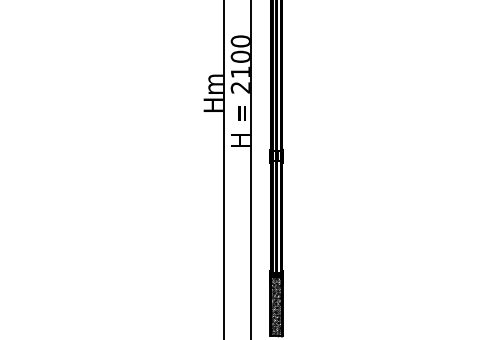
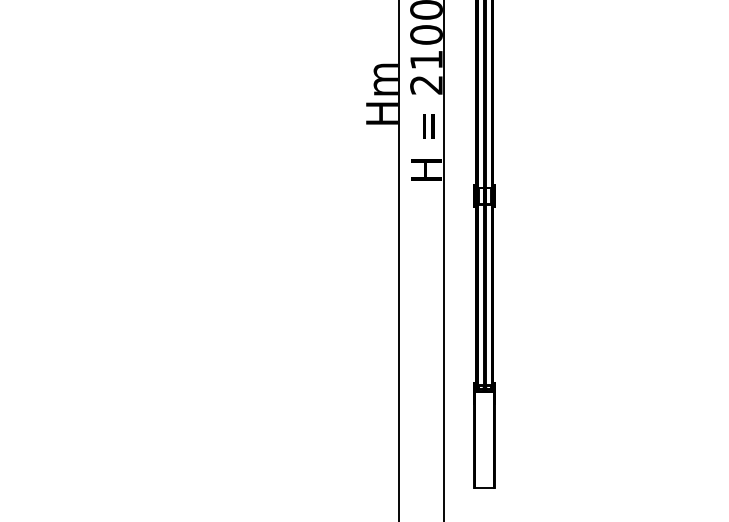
hatch: (276, 305) -> (484, 438), removed

